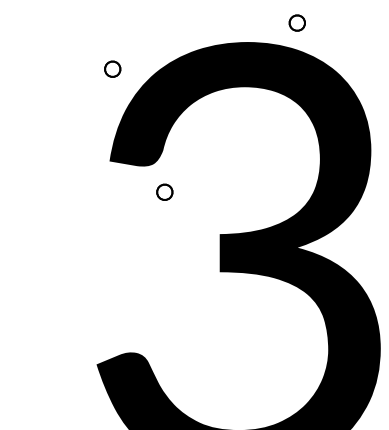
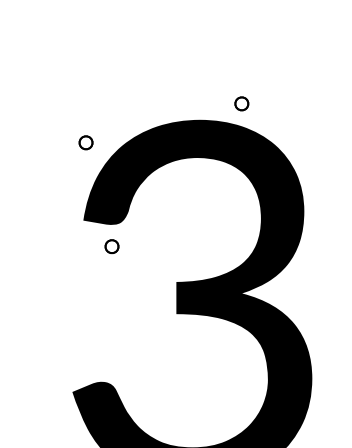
part: (164, 192) -> (111, 246), moved

